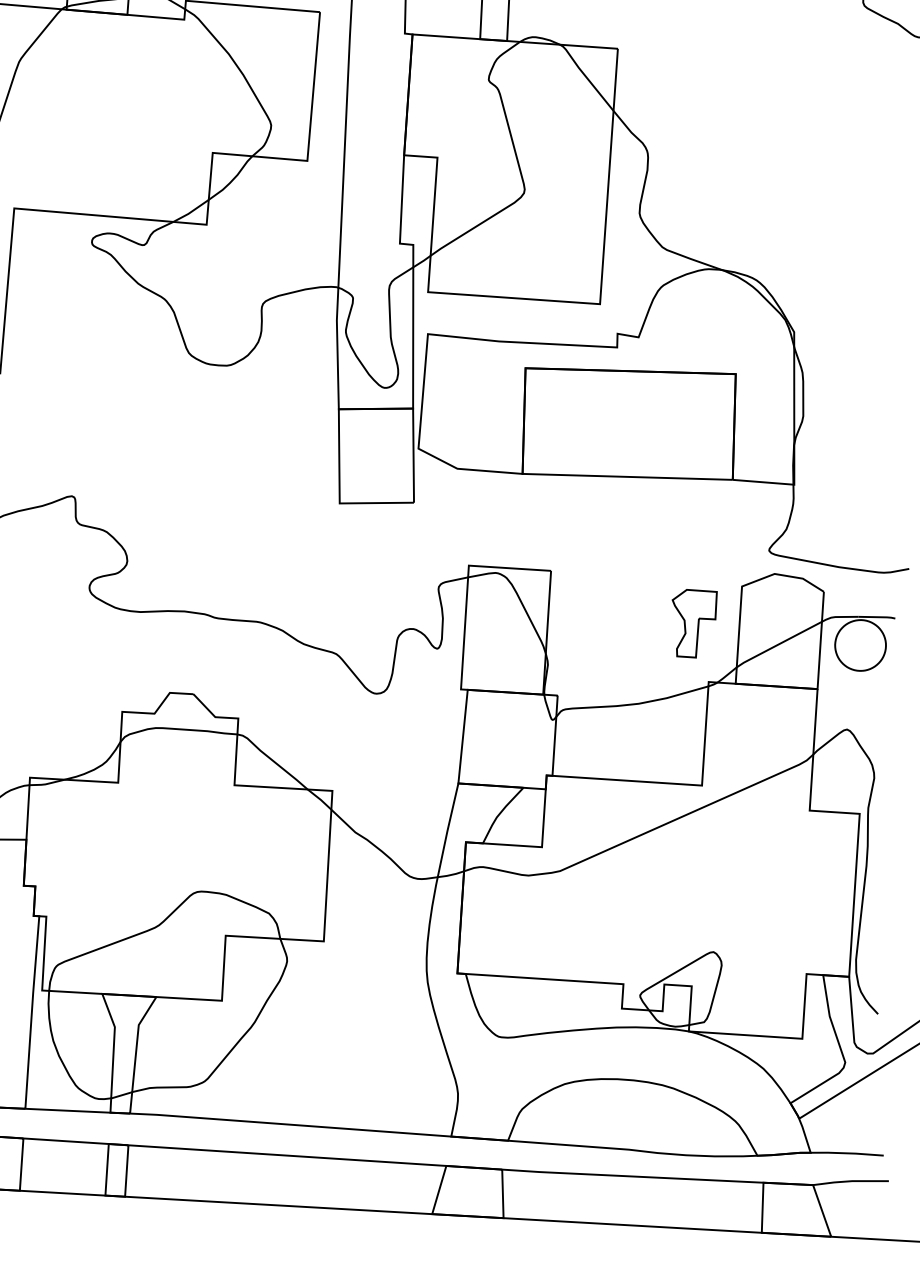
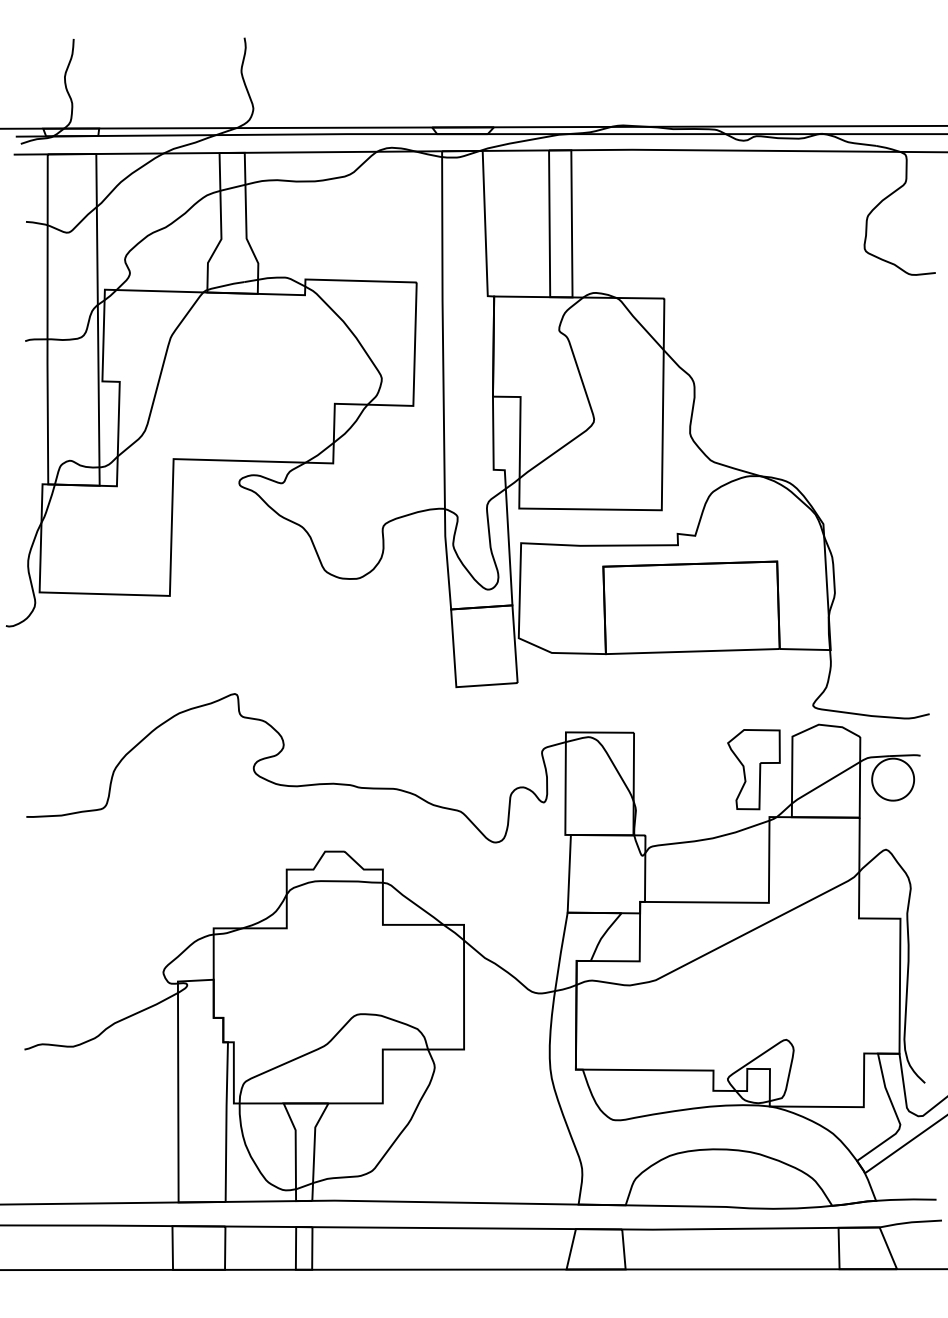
part: (692, 623) -> (753, 769), size x1.43

